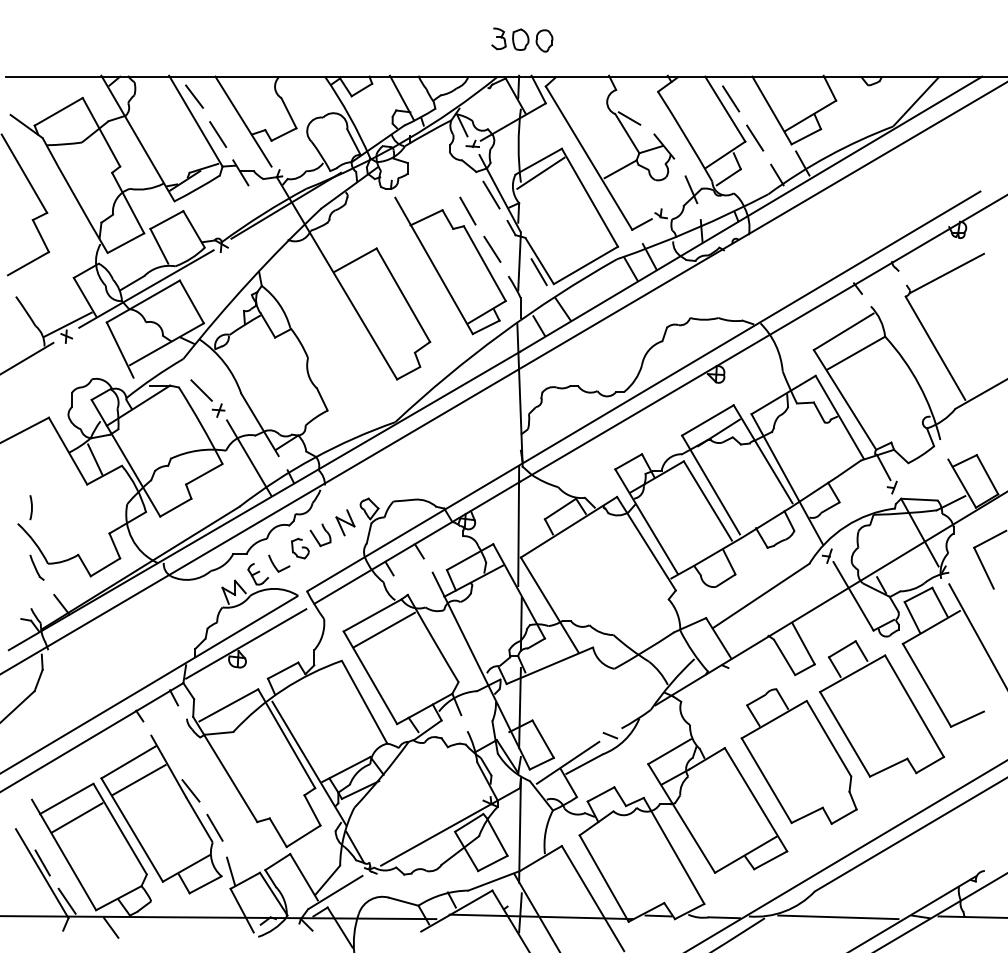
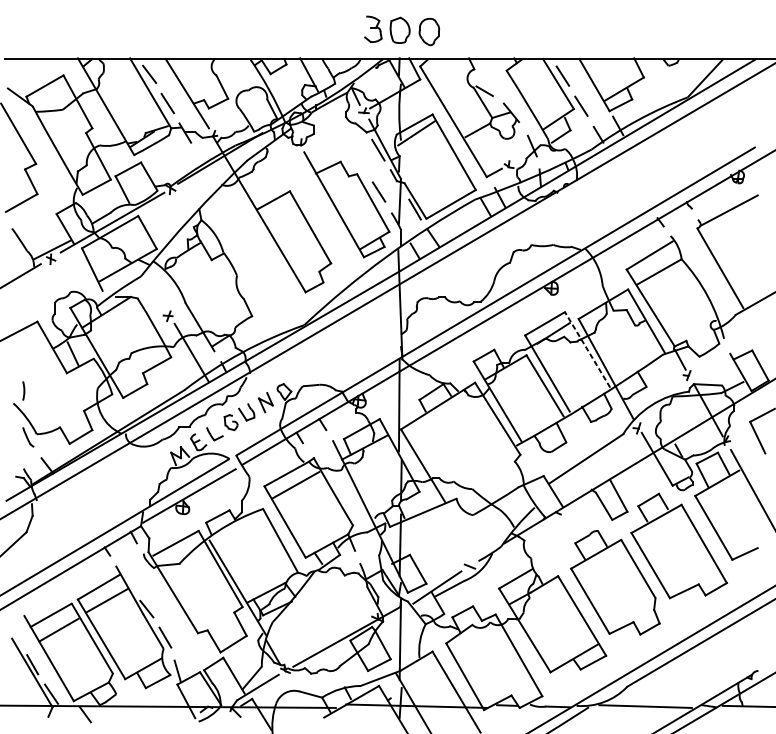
part: (522, 39) -> (402, 30), size x1.6
line: (467, 210) -> (359, 162), removed
line: (201, 390) -> (154, 300), removed
line: (762, 453) -> (587, 349), solid -> dashed

